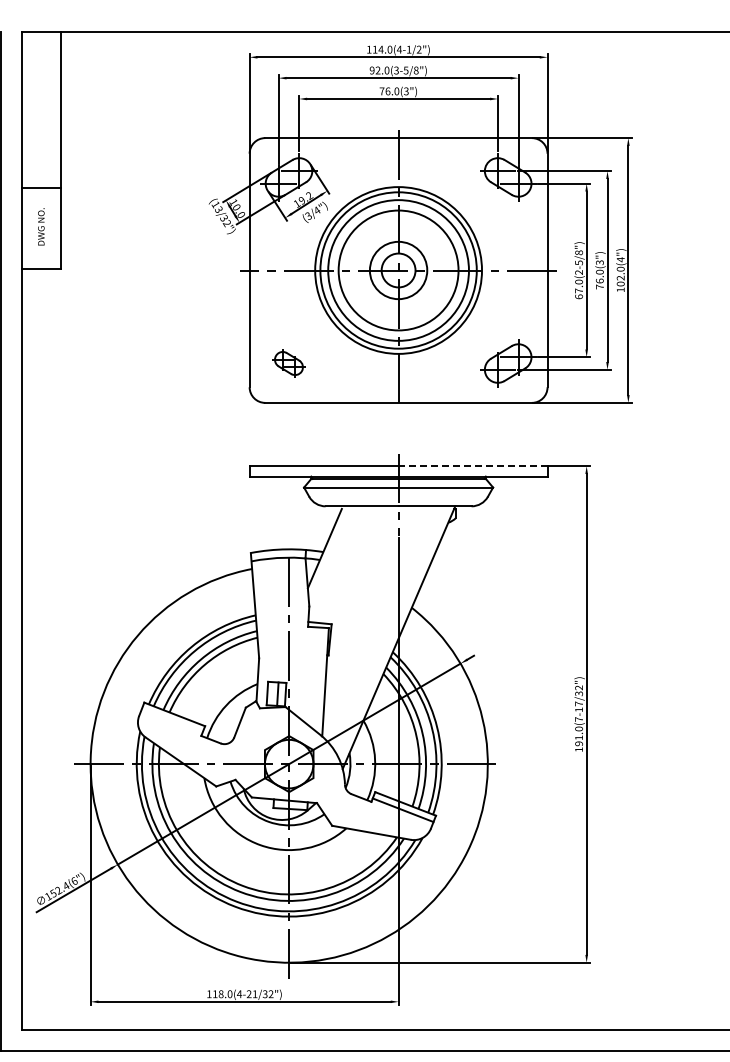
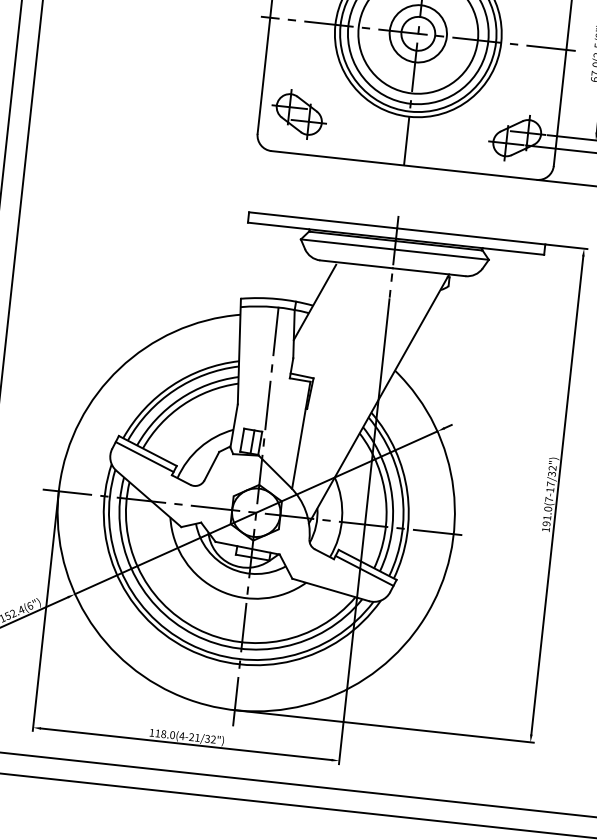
part: (288, 363) -> (298, 114), size x1.67
line: (472, 466) -> (470, 236), dashed -> solid
line: (171, 720) -> (143, 456), added

